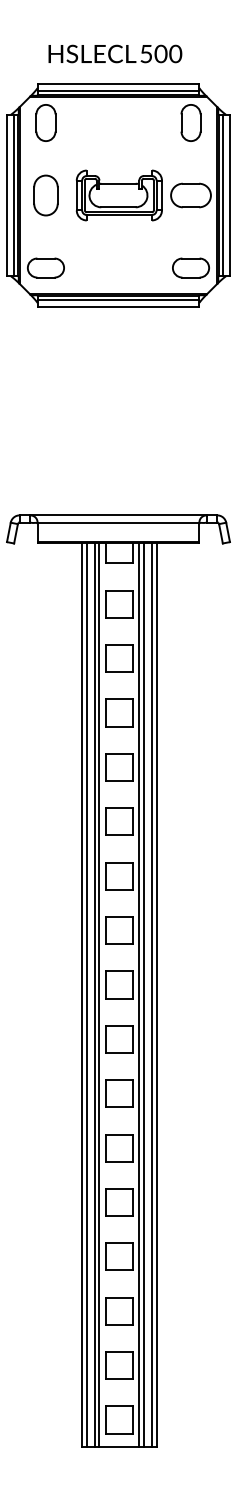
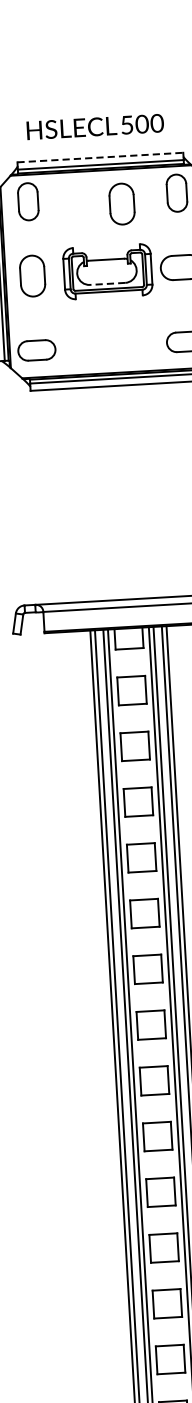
line: (118, 84) -> (100, 158), solid -> dashed
part: (136, 130) -> (121, 204), added
line: (118, 207) -> (107, 284), solid -> dashed

